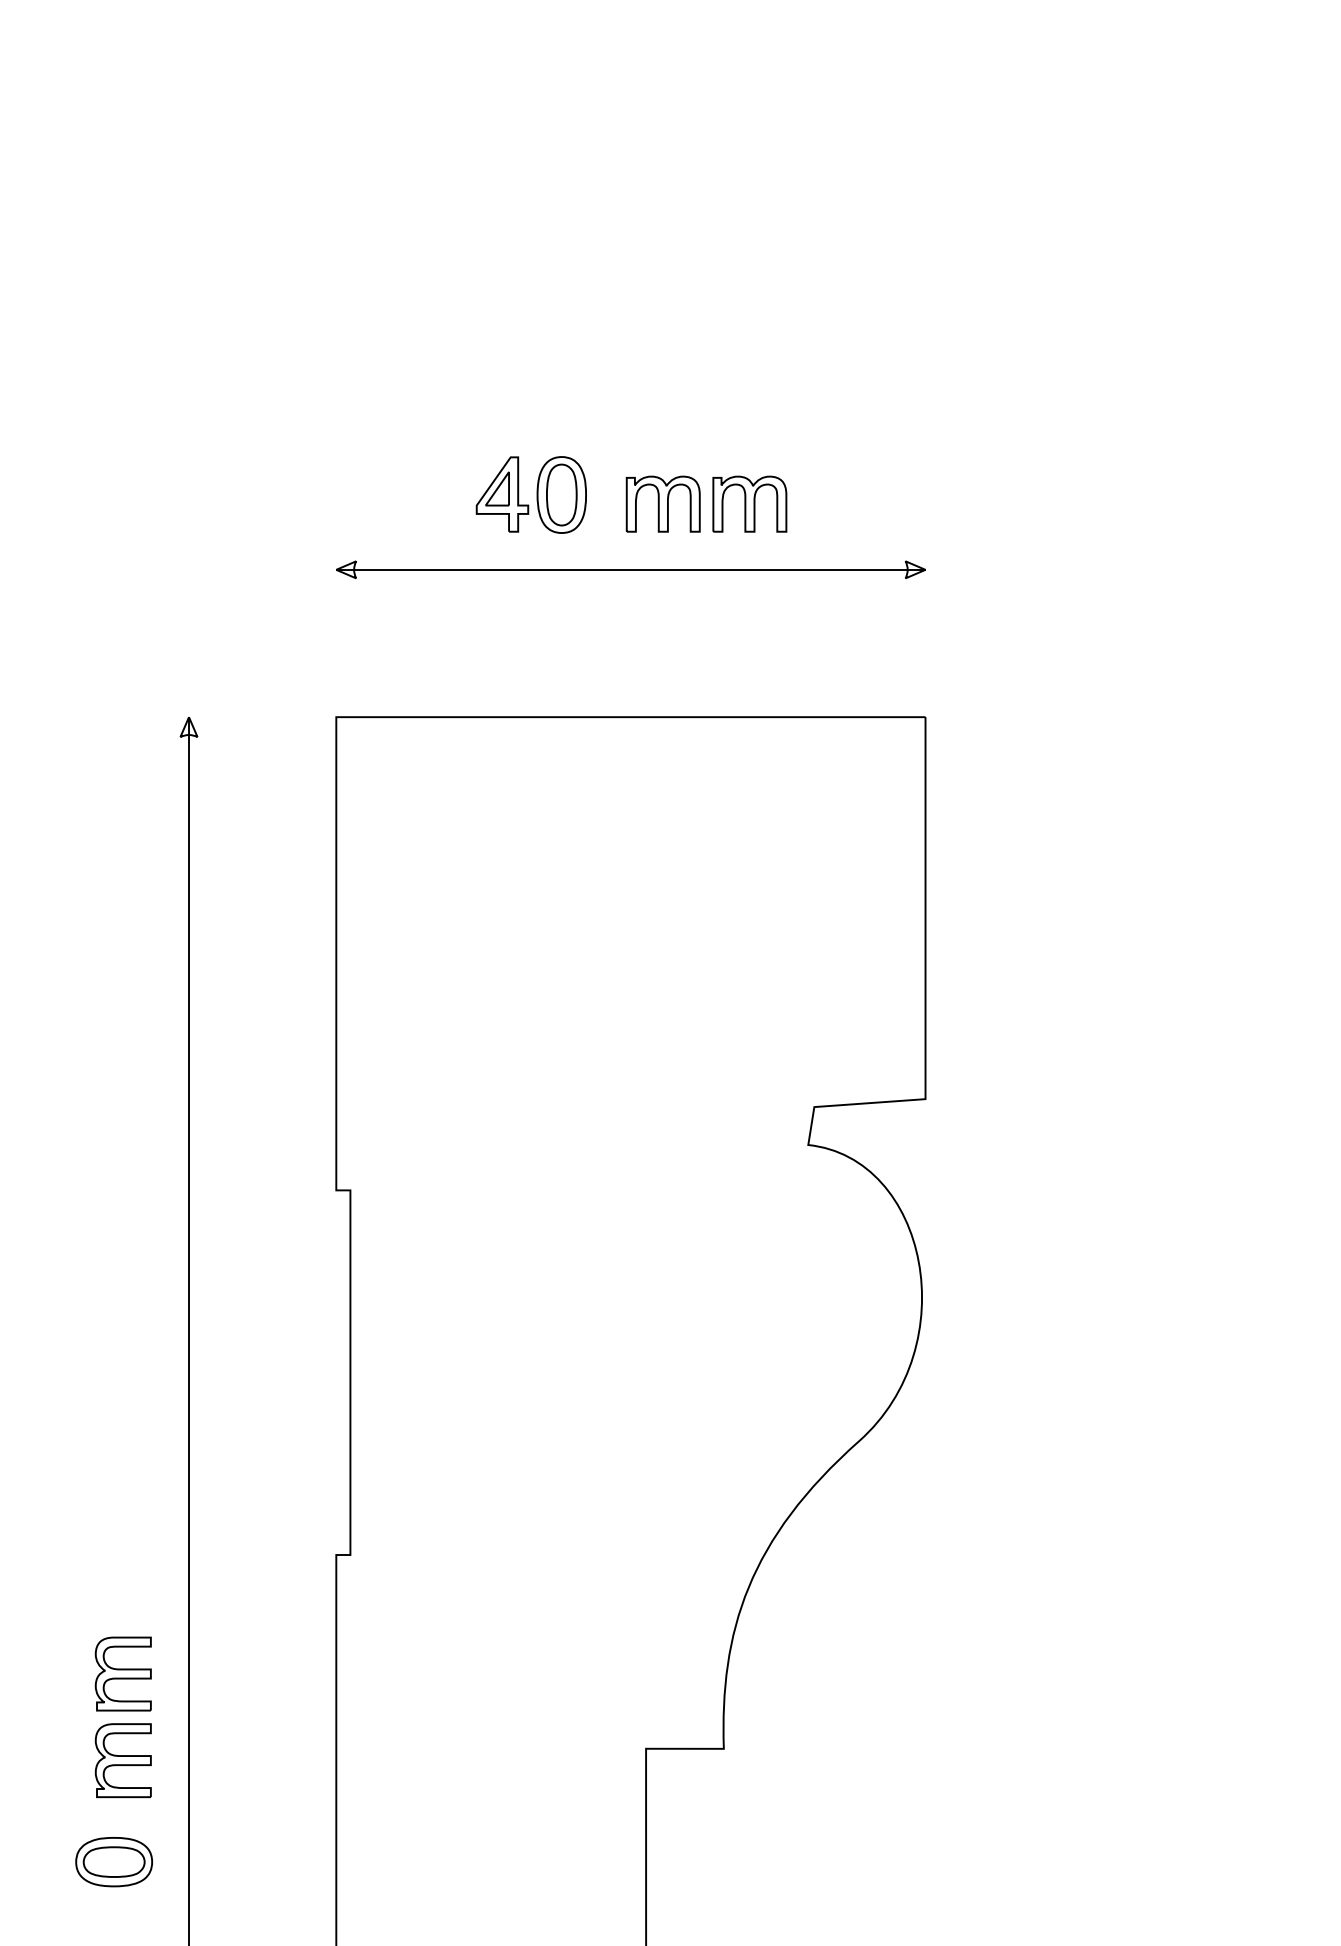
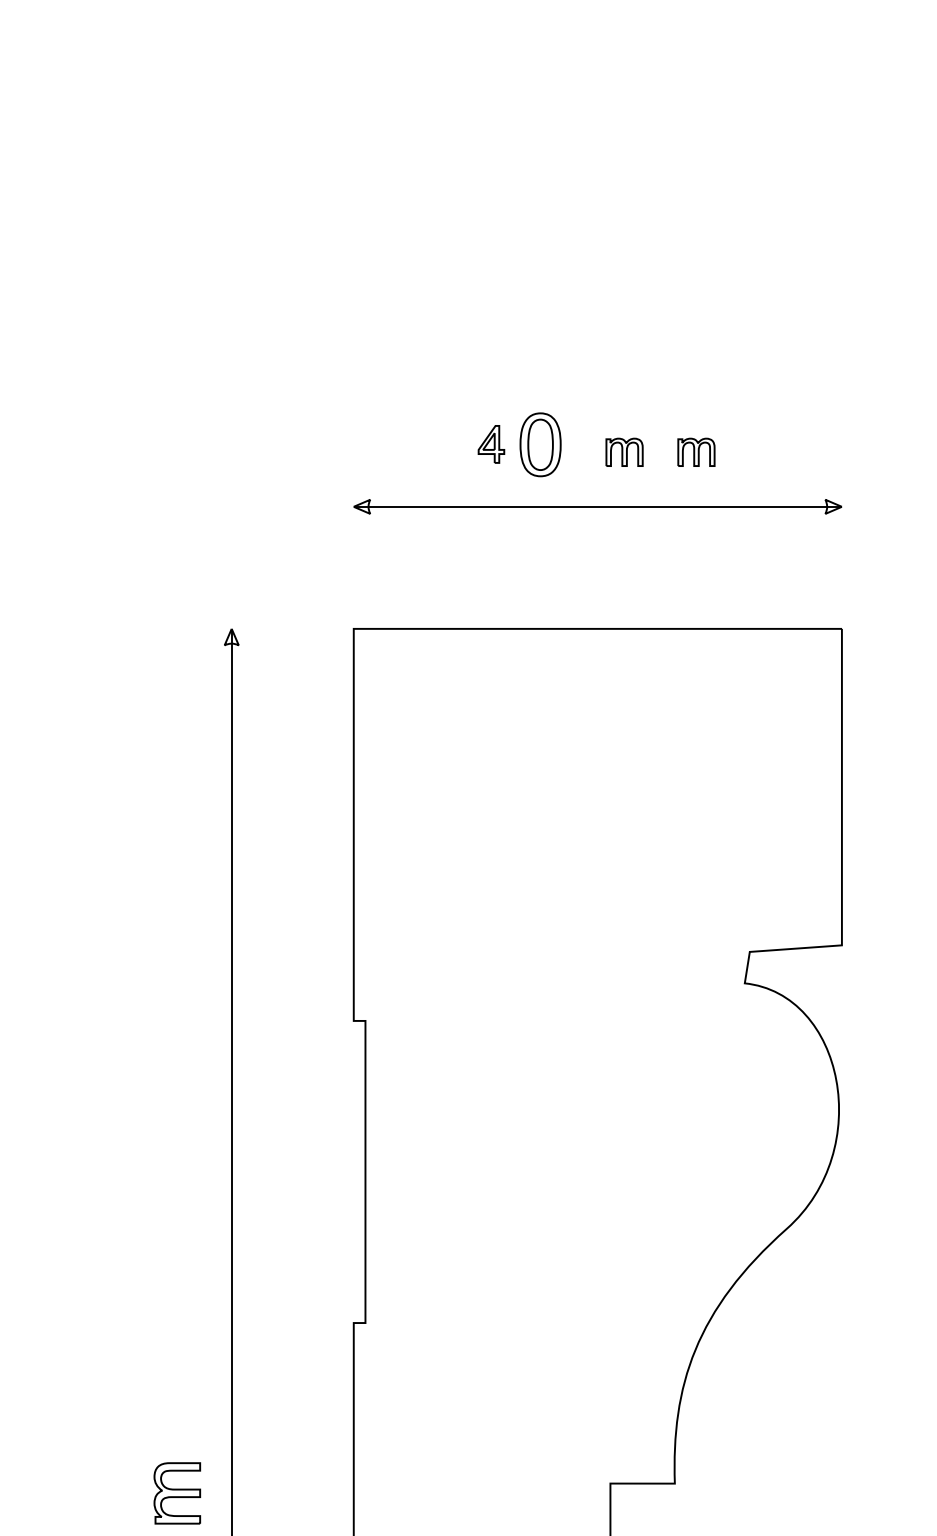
part: (502, 494) -> (491, 444), size x0.6
part: (662, 503) -> (624, 451), size x0.6
part: (749, 503) -> (696, 451), size x0.6
part: (122, 1673) -> (176, 1421), removed

